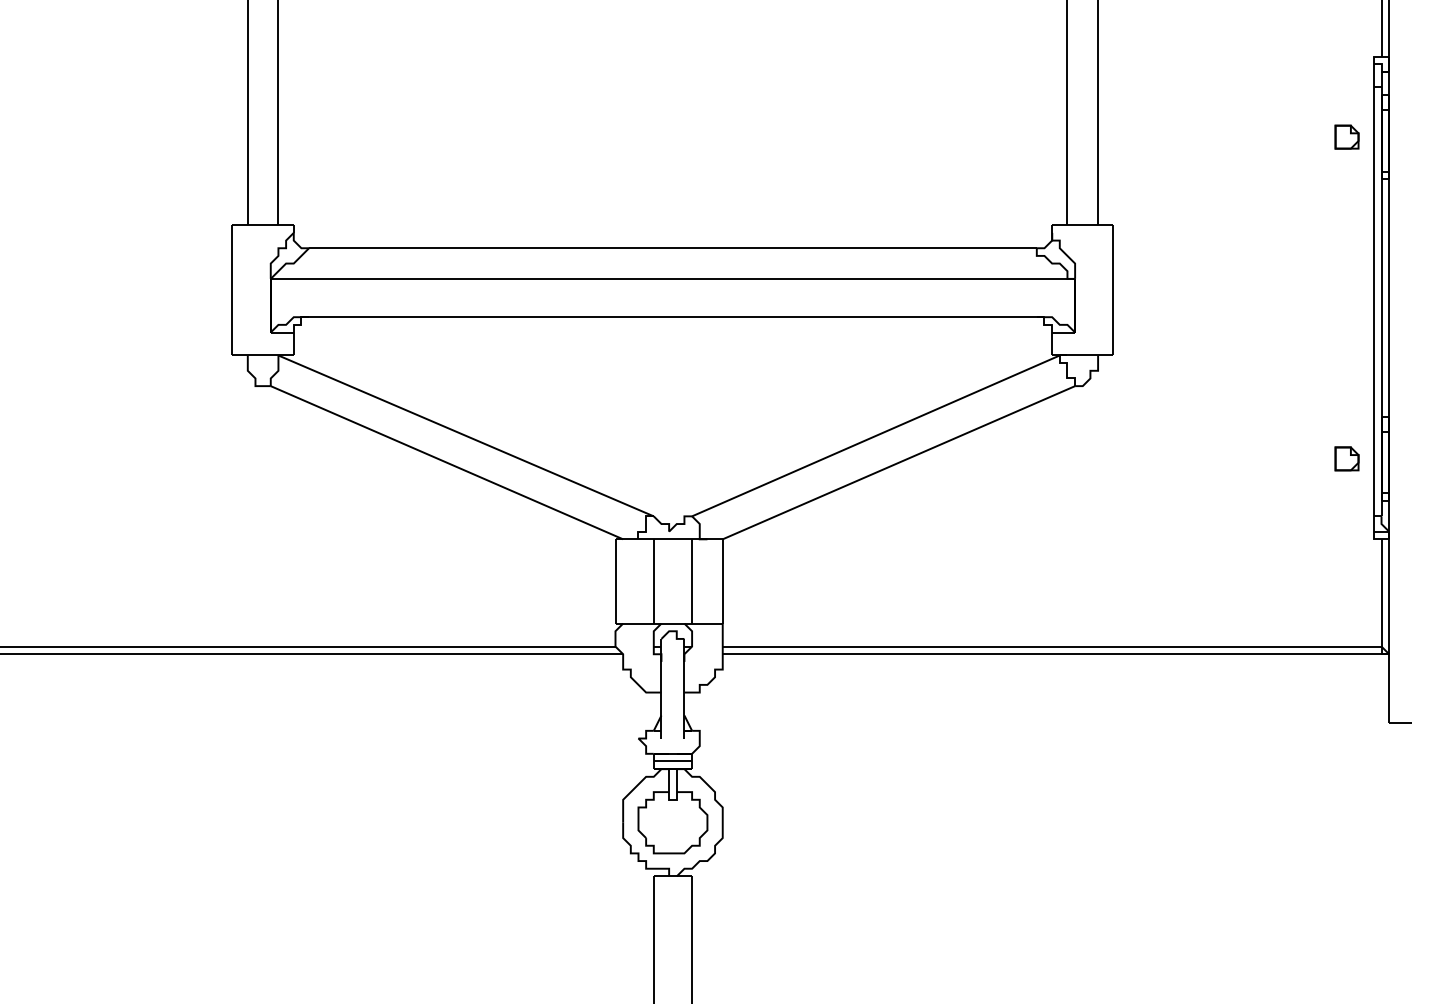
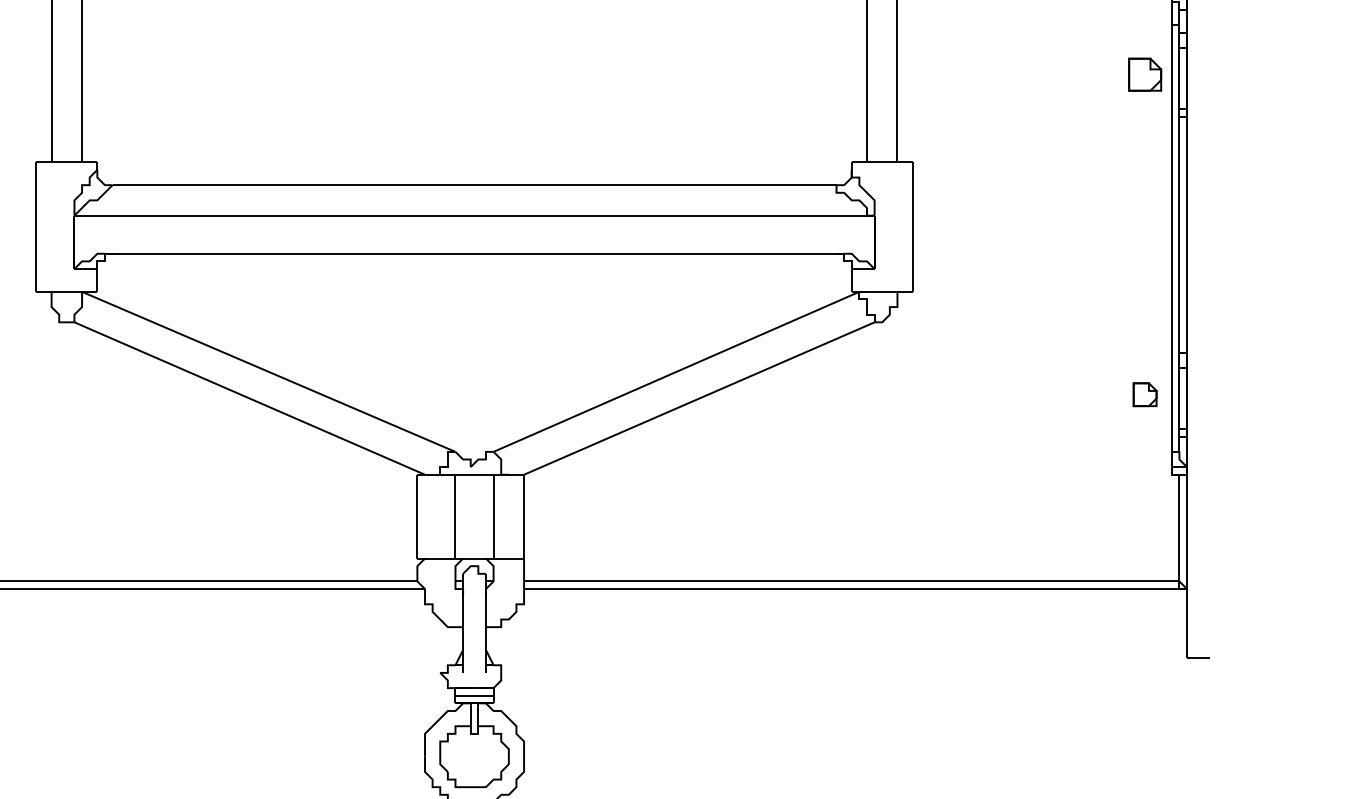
part: (1346, 136) -> (1144, 74), size x1.4

